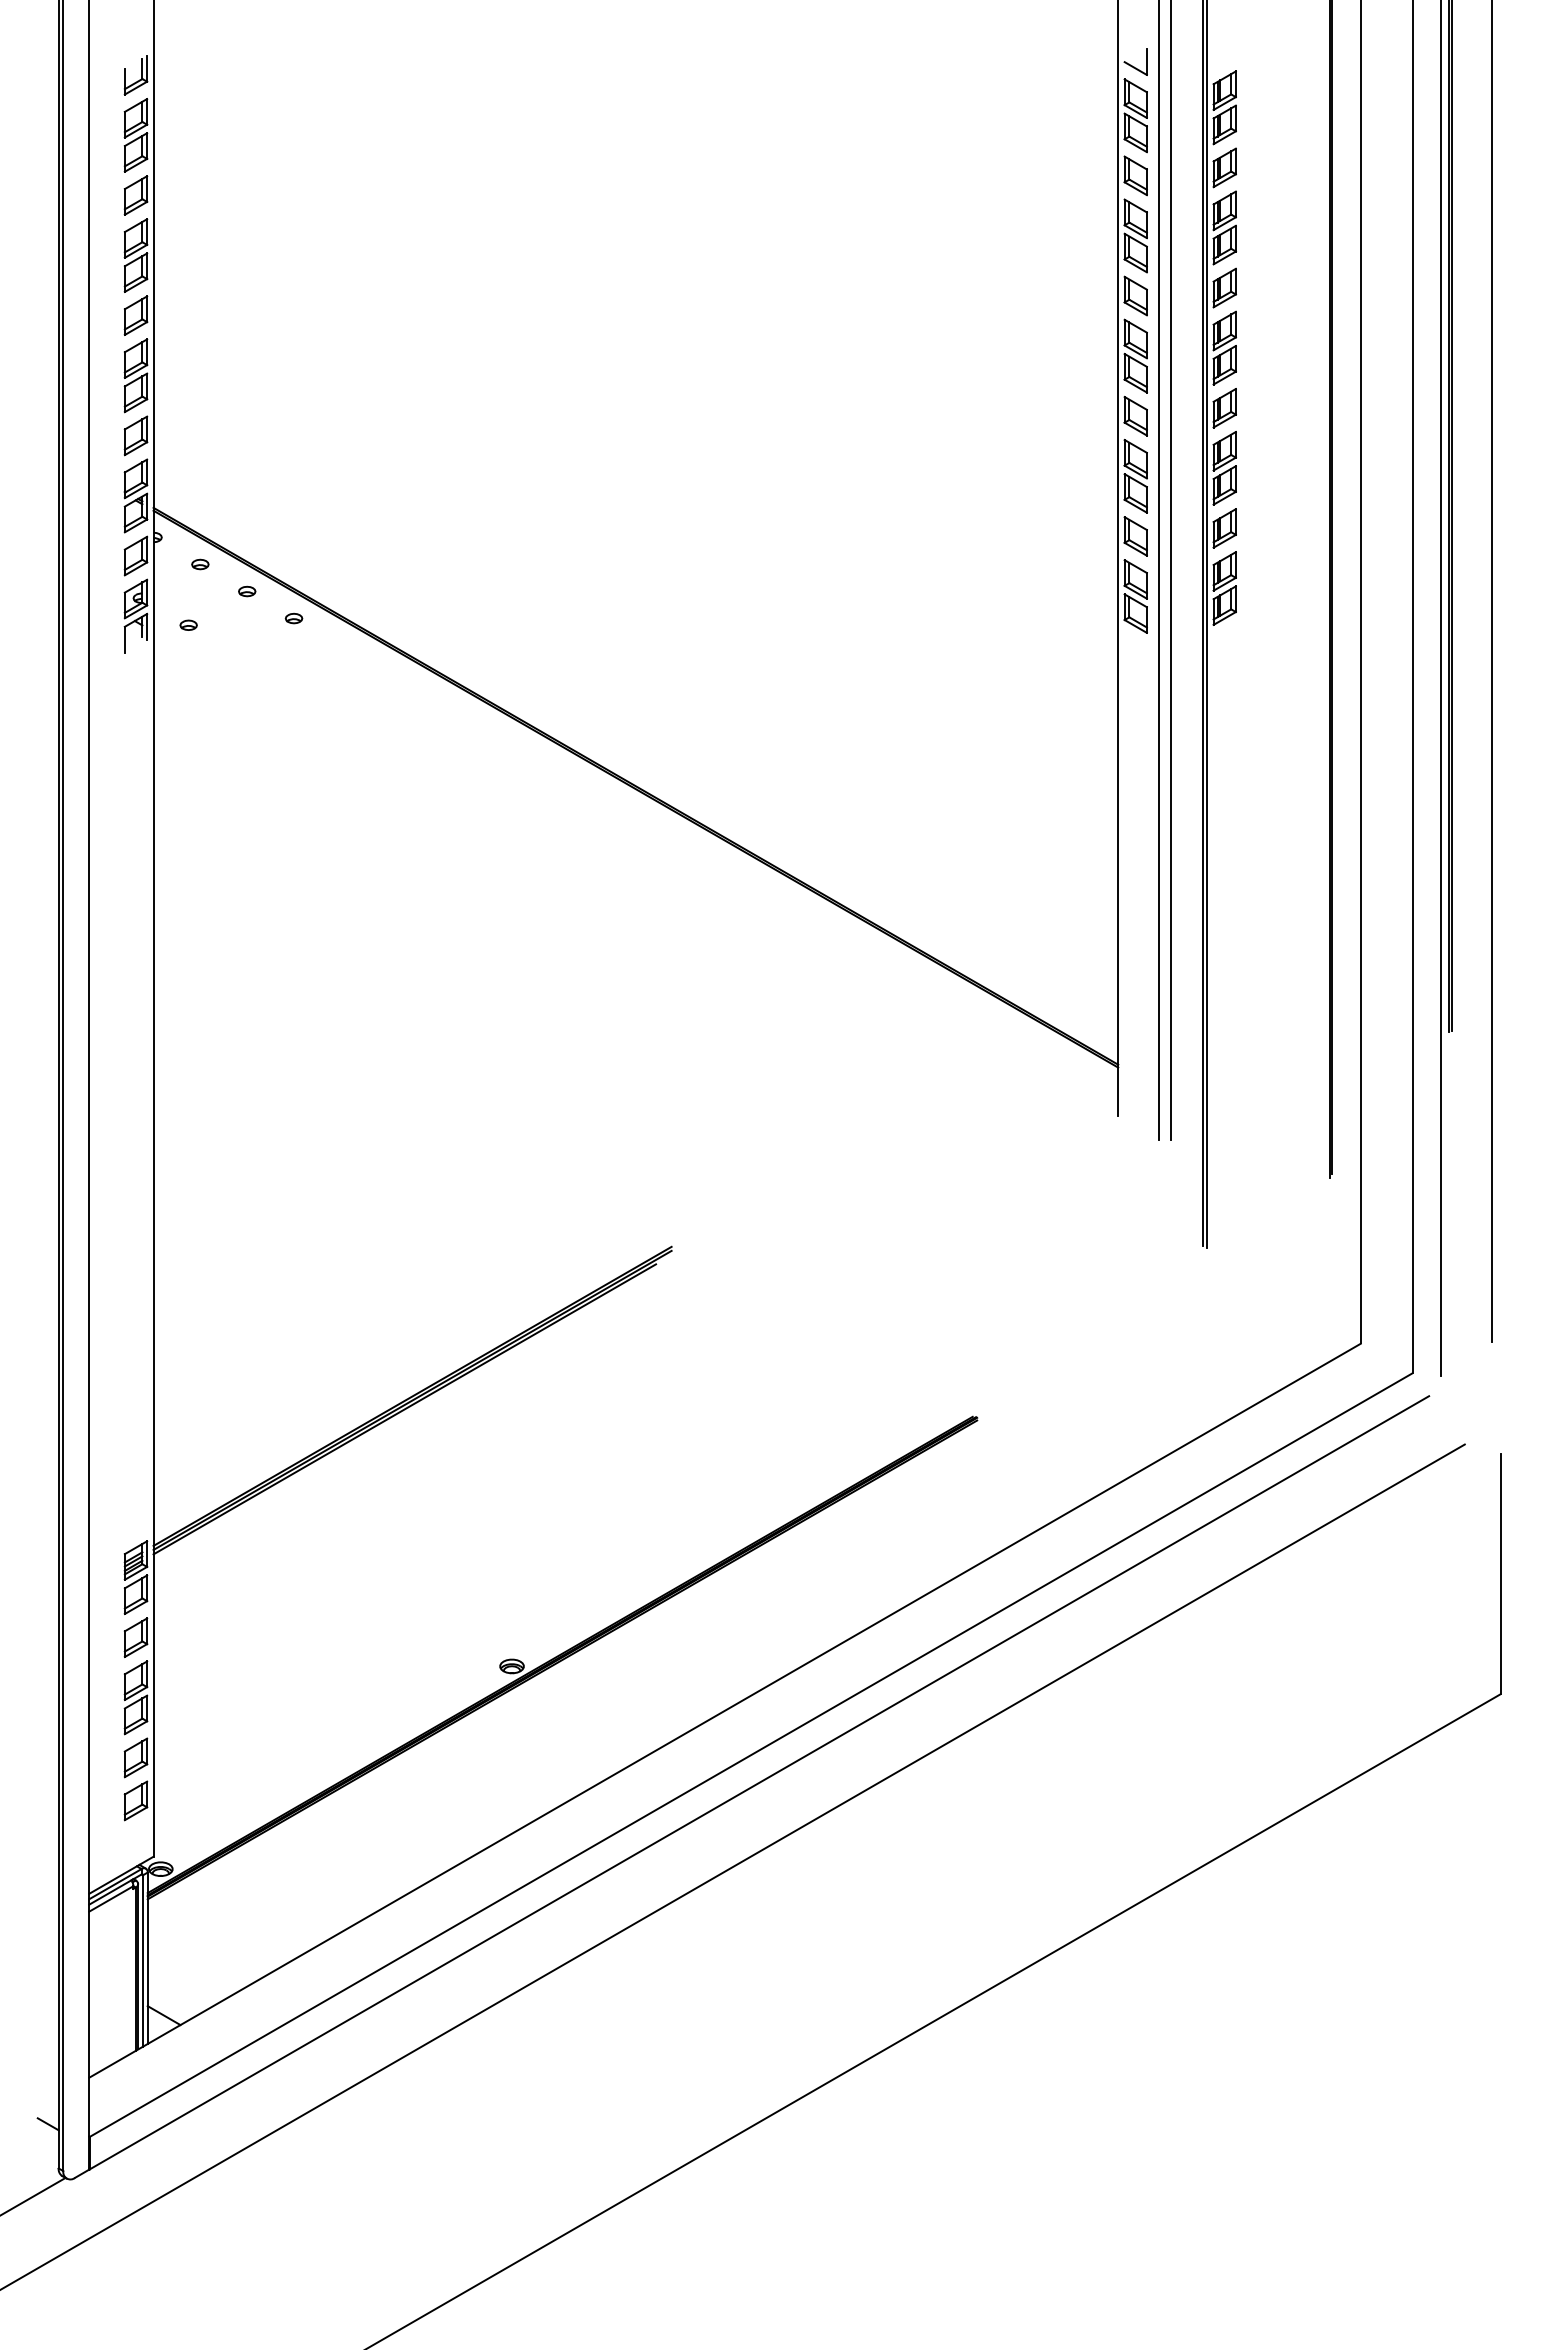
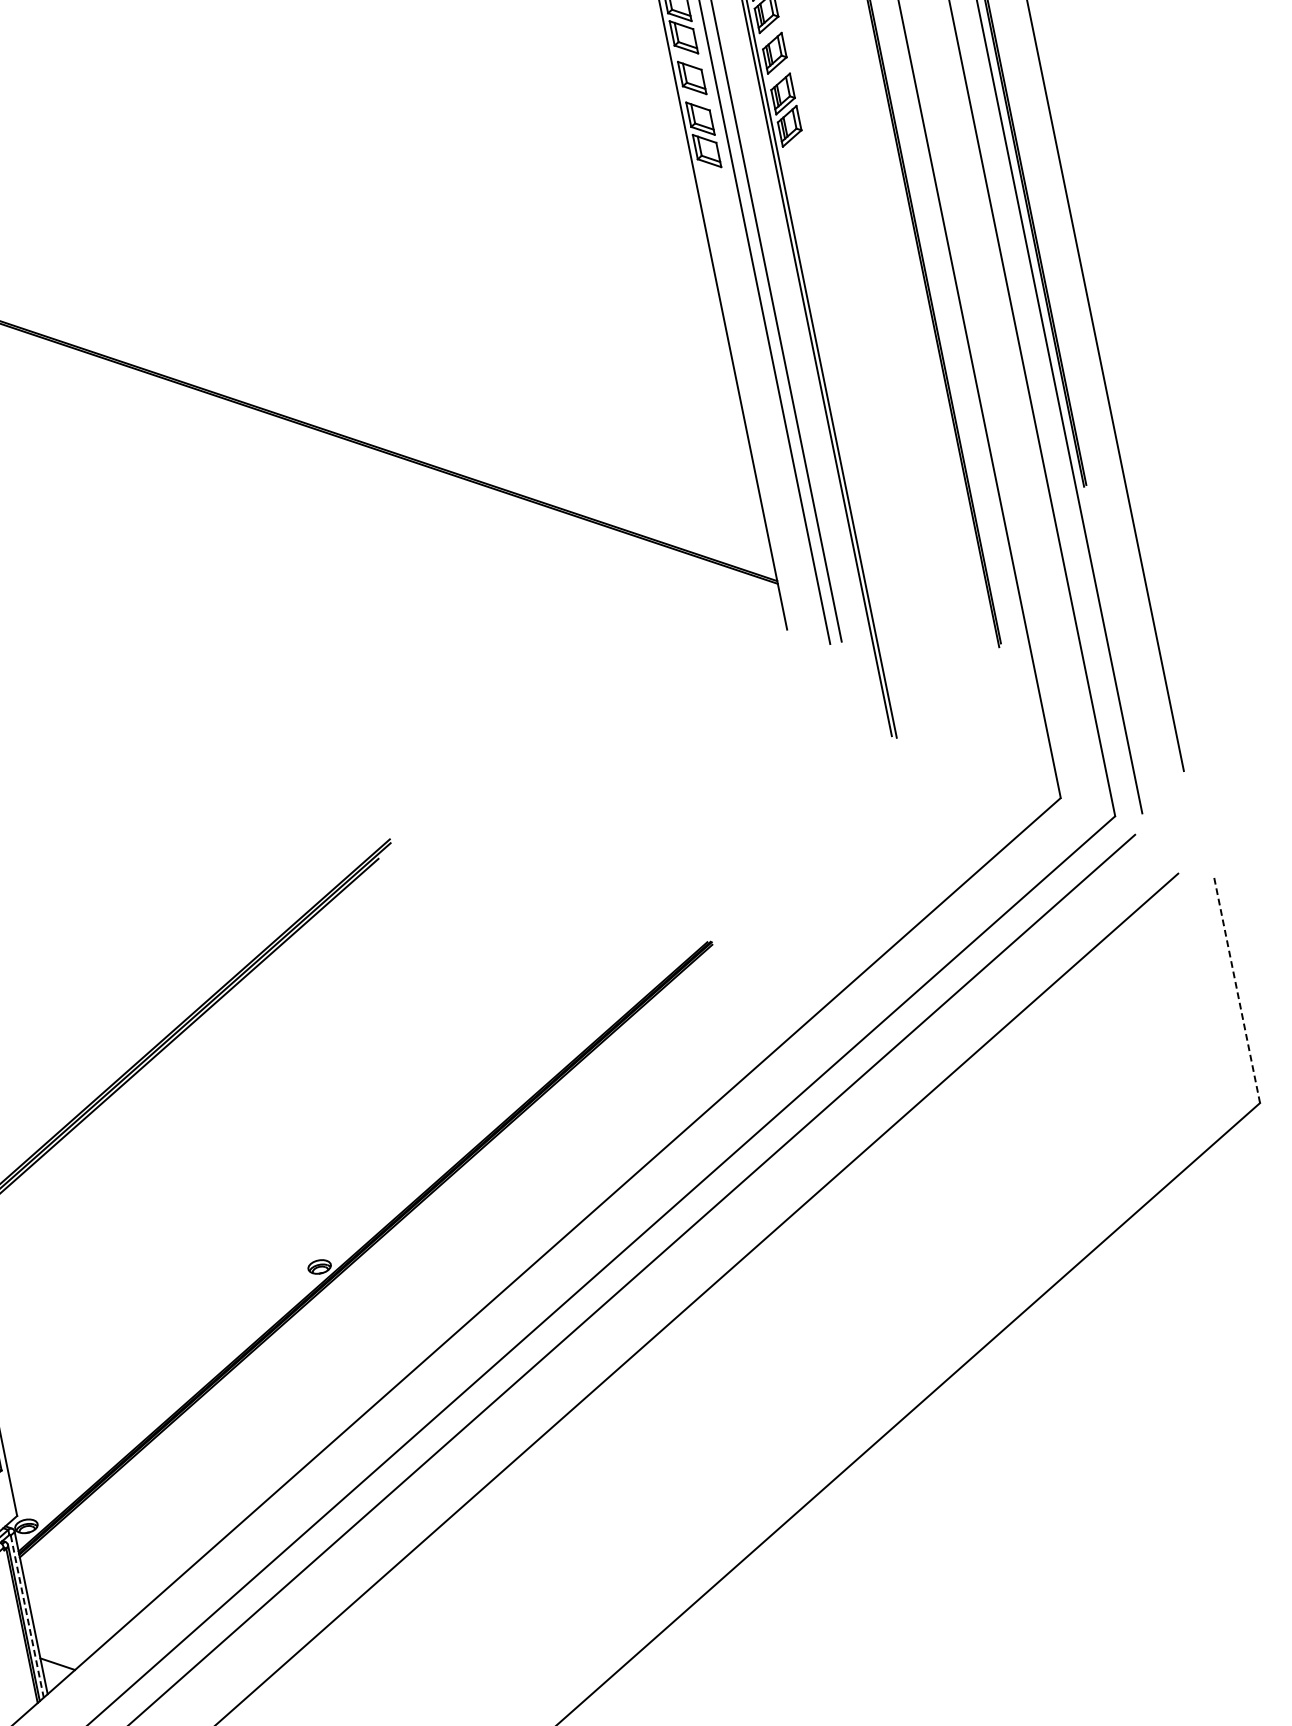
line: (1500, 1573) -> (1236, 988), solid -> dashed
line: (143, 1961) -> (27, 1616), solid -> dashed

